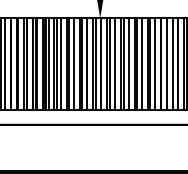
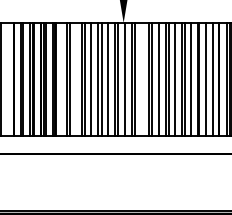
line: (5, 64) -> (6, 79), removed
line: (48, 64) -> (60, 79), removed
line: (61, 64) -> (75, 79), removed
line: (114, 64) -> (141, 79), removed

